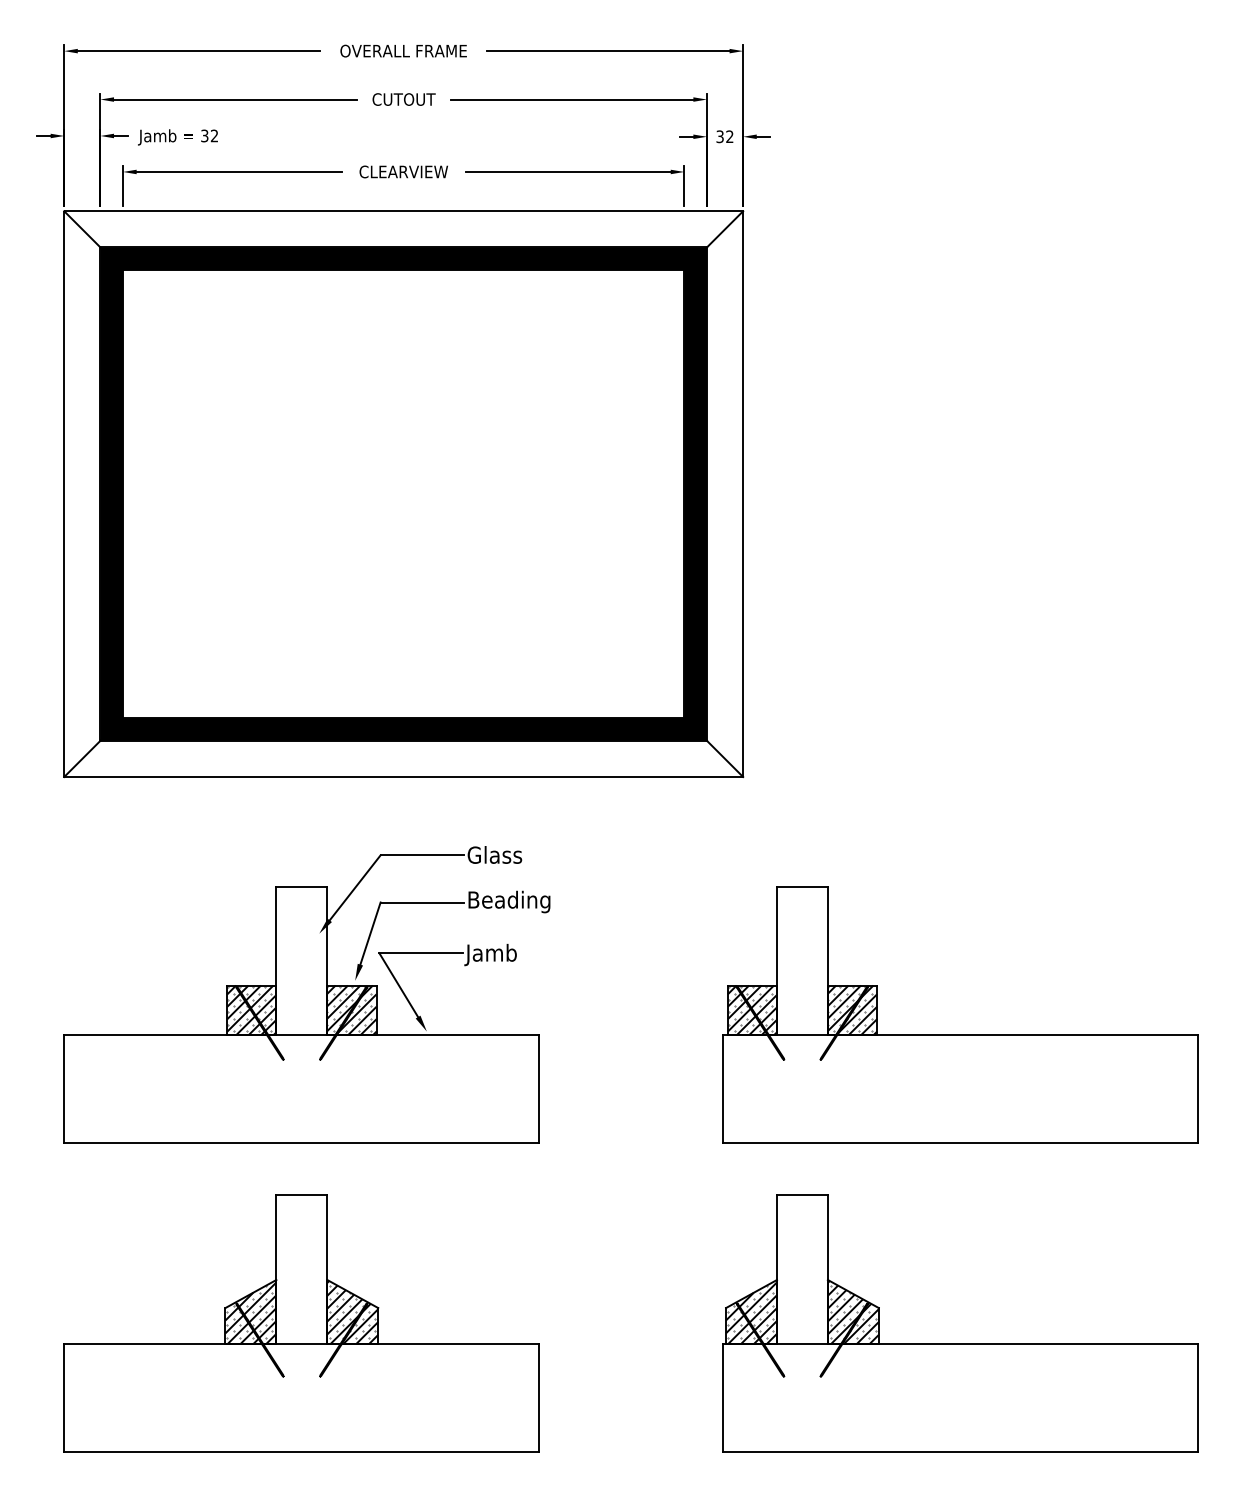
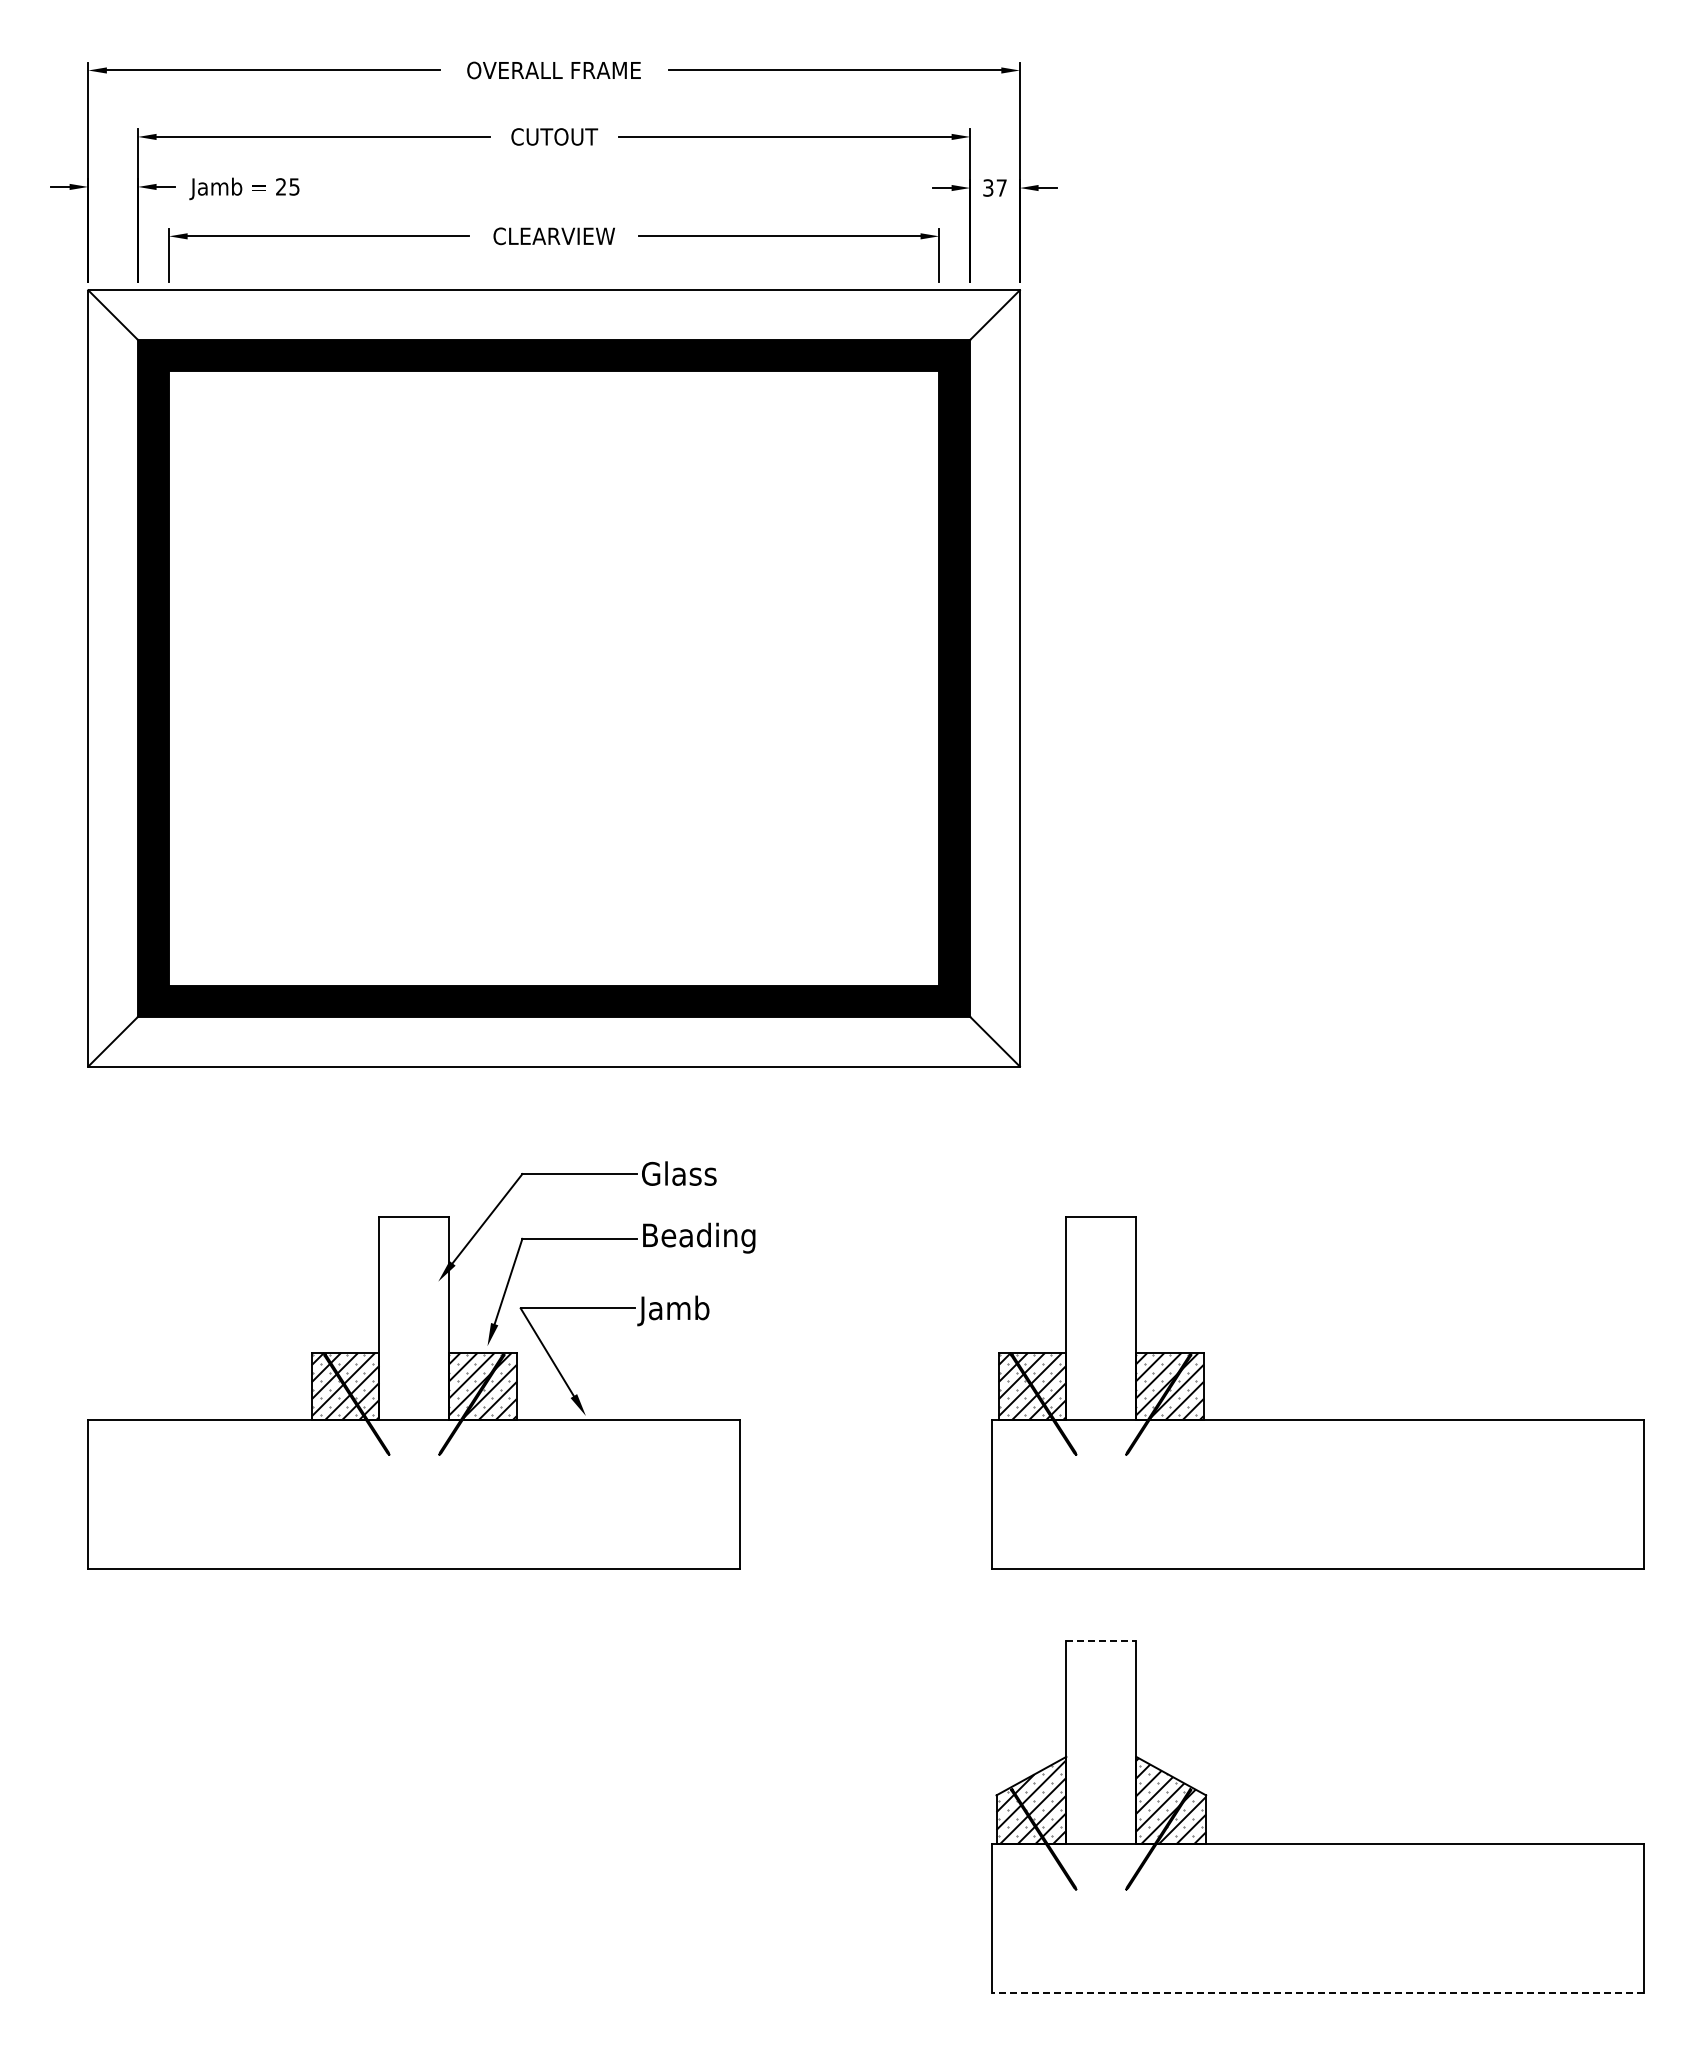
text: (209, 135) -> (287, 186), 32 -> 25
text: (729, 136) -> (1001, 187), 32 -> 37
line: (802, 1195) -> (1101, 1640), solid -> dashed
part: (301, 1323) -> (413, 1816), removed
line: (959, 1452) -> (1317, 1993), solid -> dashed

